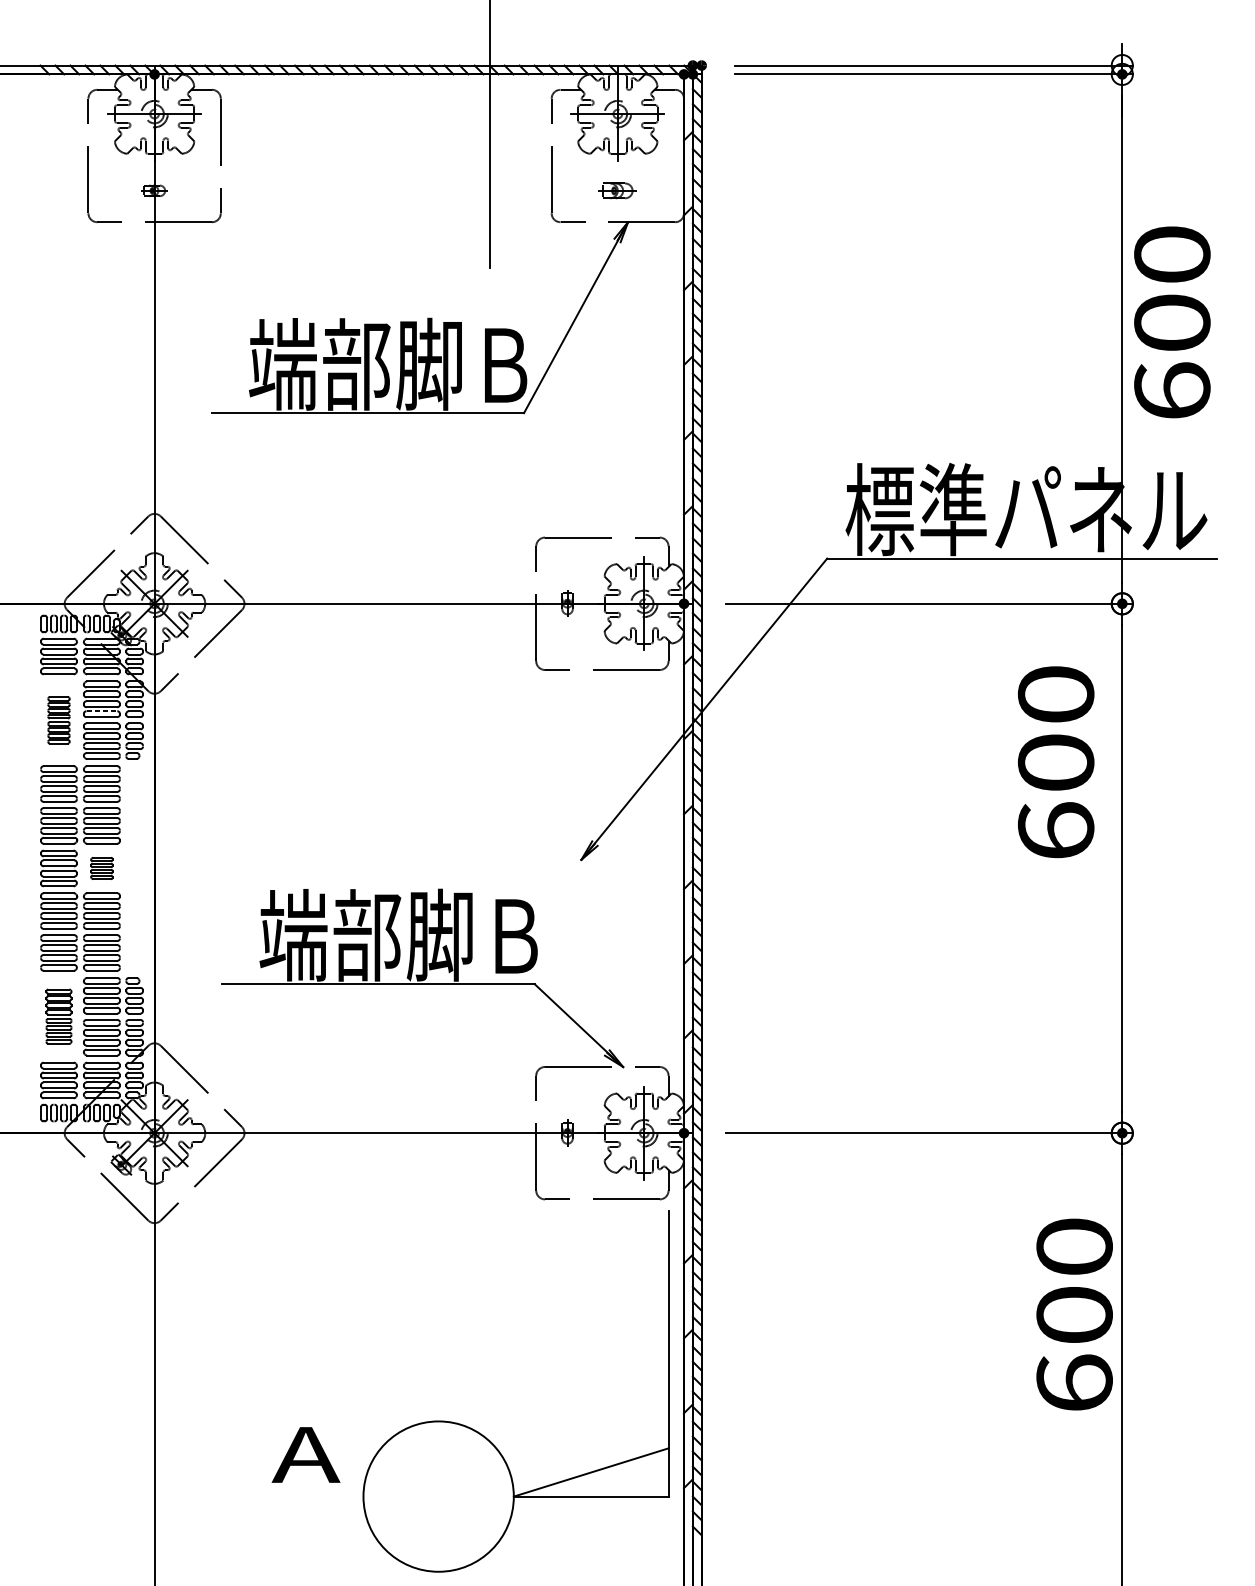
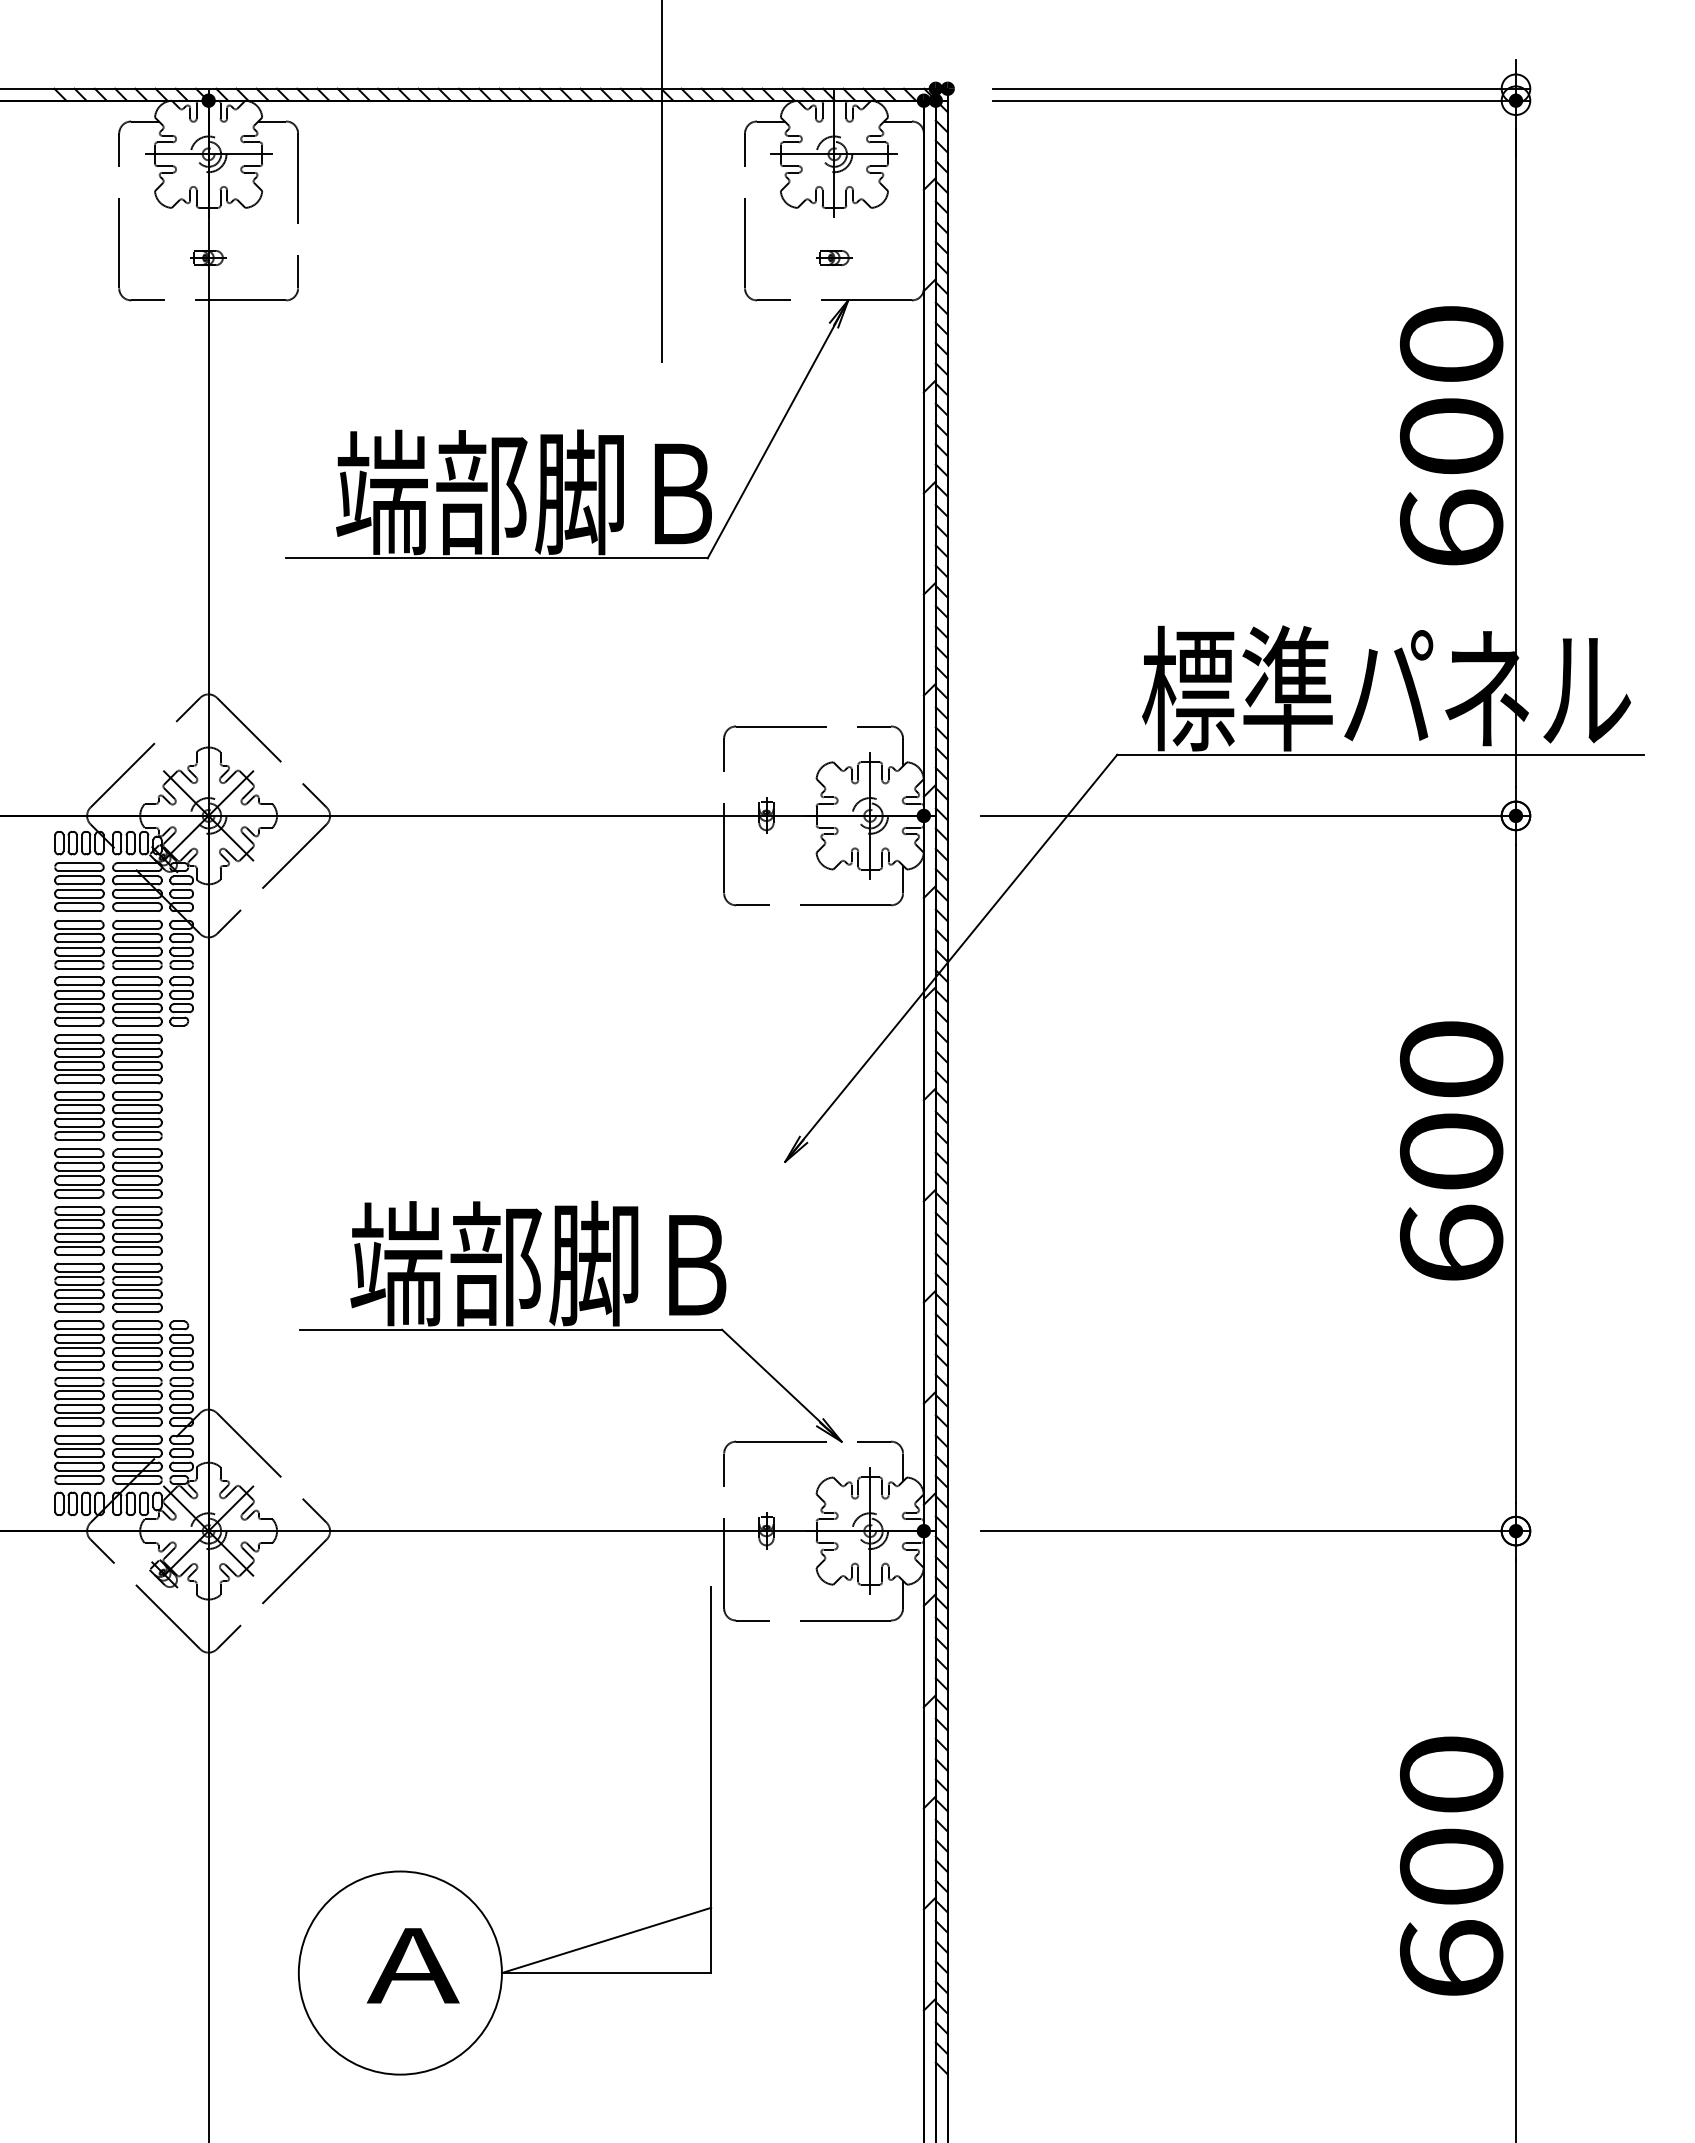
part: (617, 190) -> (834, 257), size x0.71
text: (1172, 322) -> (1451, 435), moved
line: (101, 711) -> (137, 961), dashed -> solid
part: (59, 720) -> (79, 973), size x1.67
text: (1056, 761) -> (1451, 1150), moved
part: (101, 868) -> (137, 1173), size x1.67
part: (59, 1016) -> (79, 1373), size x1.43
text: (1074, 1314) -> (1451, 1865), moved
part: (483, 1435) -> (461, 1890), moved

